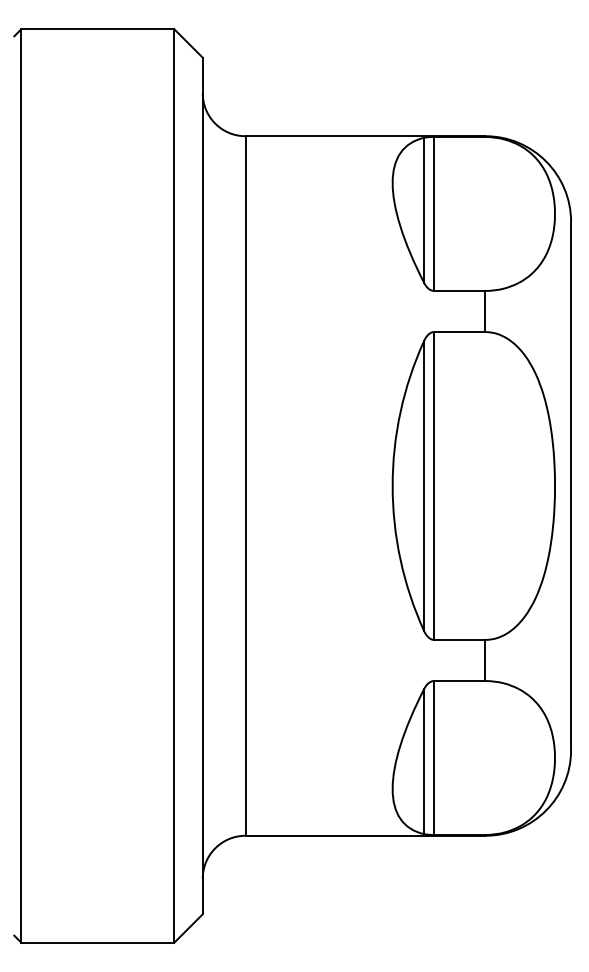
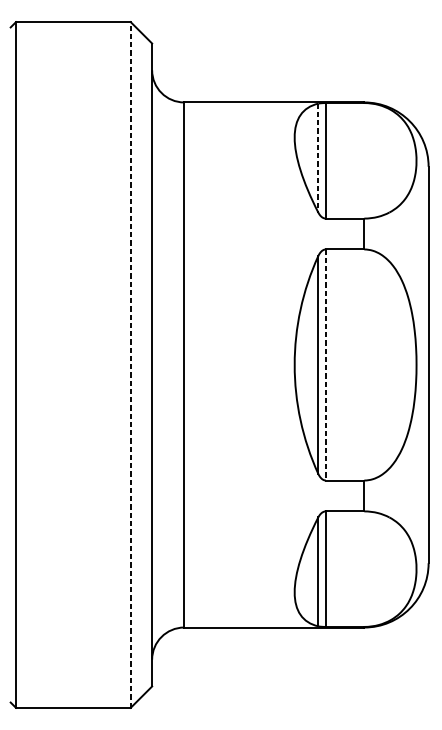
line: (424, 210) -> (318, 158), solid -> dashed
line: (174, 486) -> (130, 365), solid -> dashed
line: (434, 486) -> (326, 365), solid -> dashed

